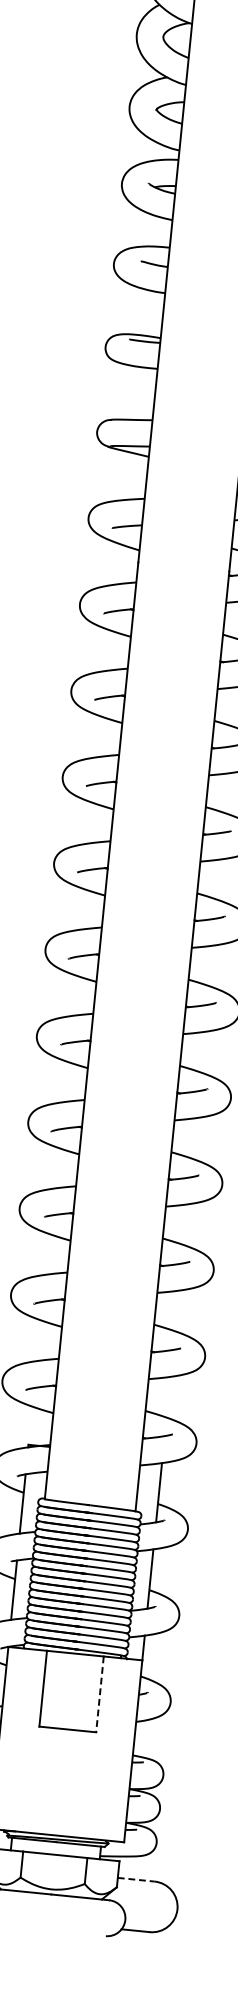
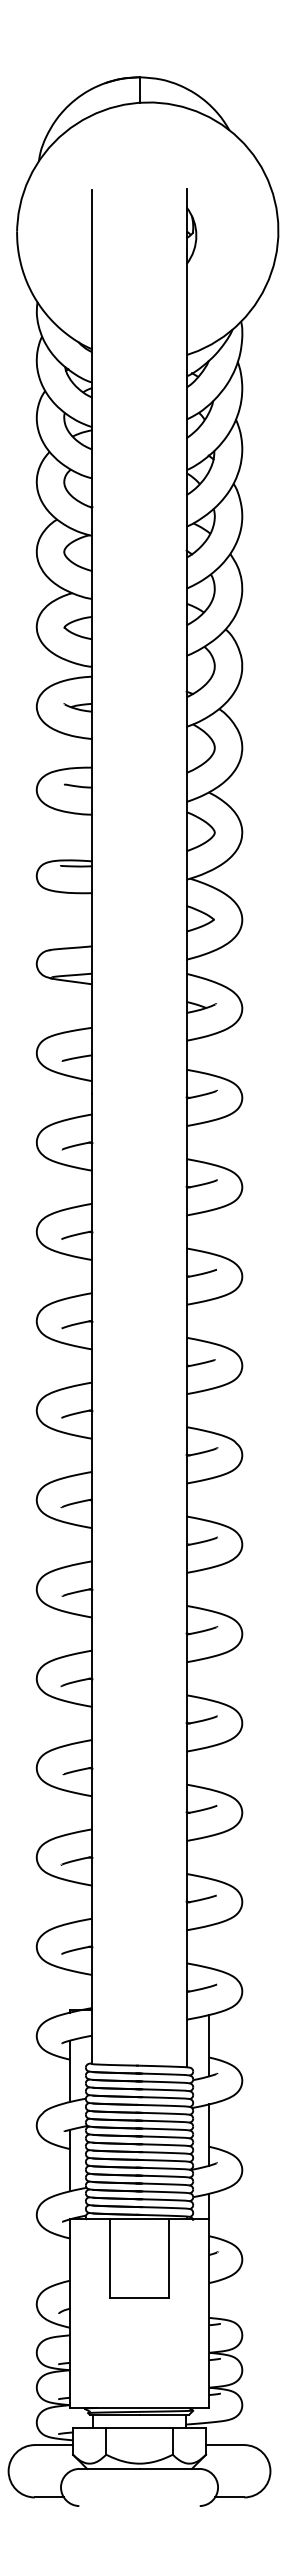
line: (99, 1695) -> (168, 2259), dashed -> solid
line: (136, 1880) -> (225, 2445), dashed -> solid

